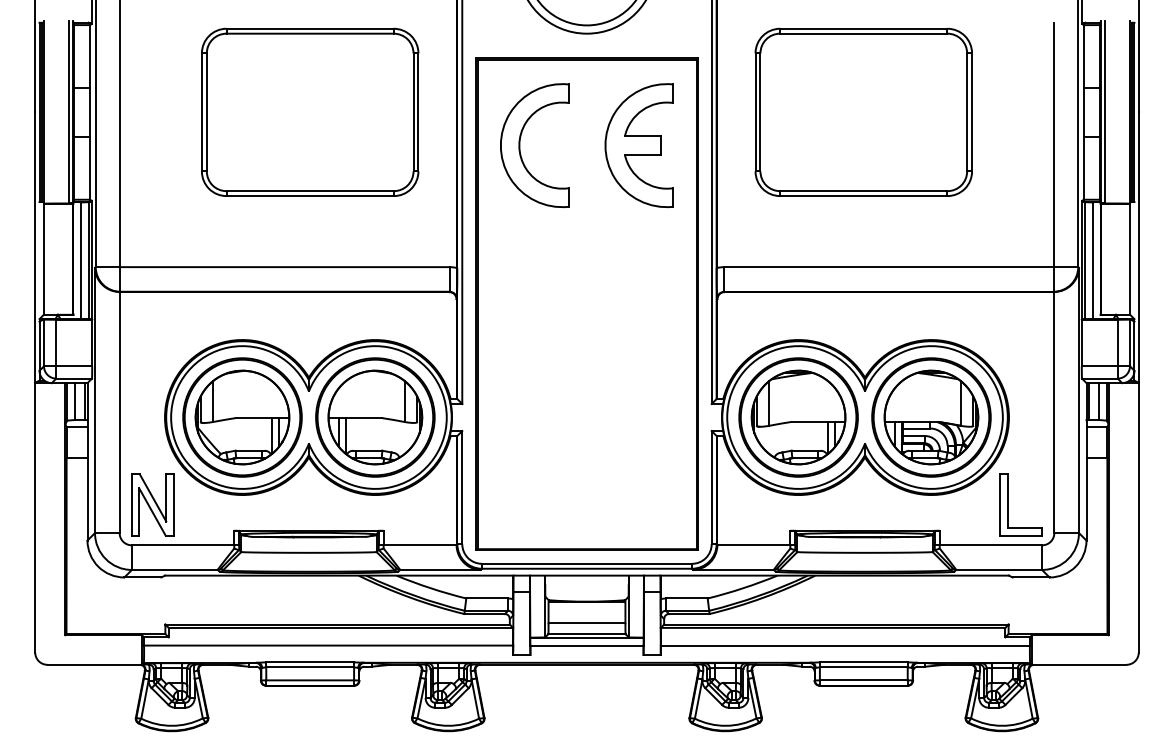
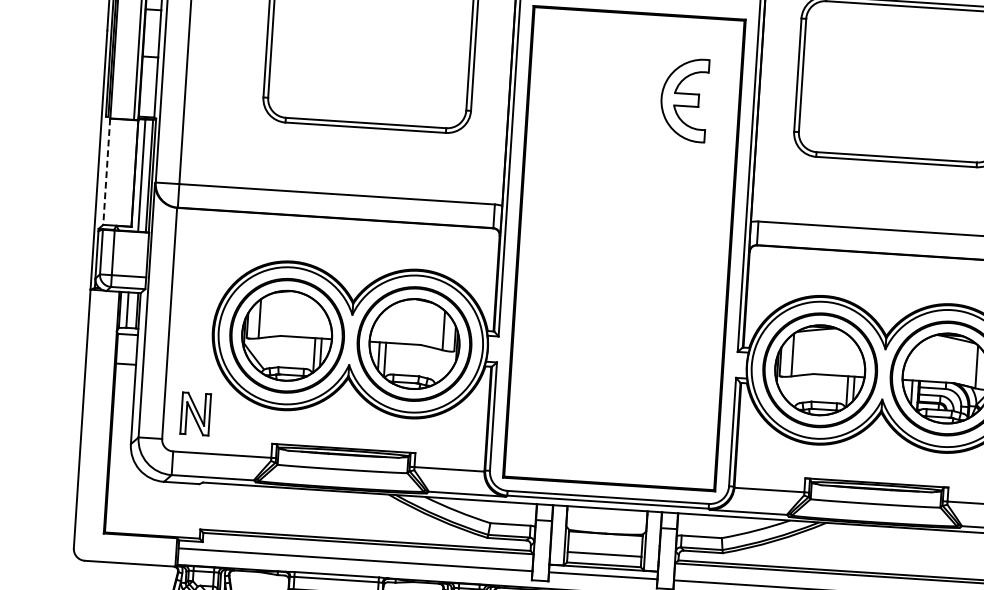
part: (520, 145) -> (570, 92), removed
part: (638, 145) -> (683, 99), size x0.7
line: (44, 259) -> (107, 172), solid -> dashed
part: (152, 504) -> (195, 413), size x0.7

